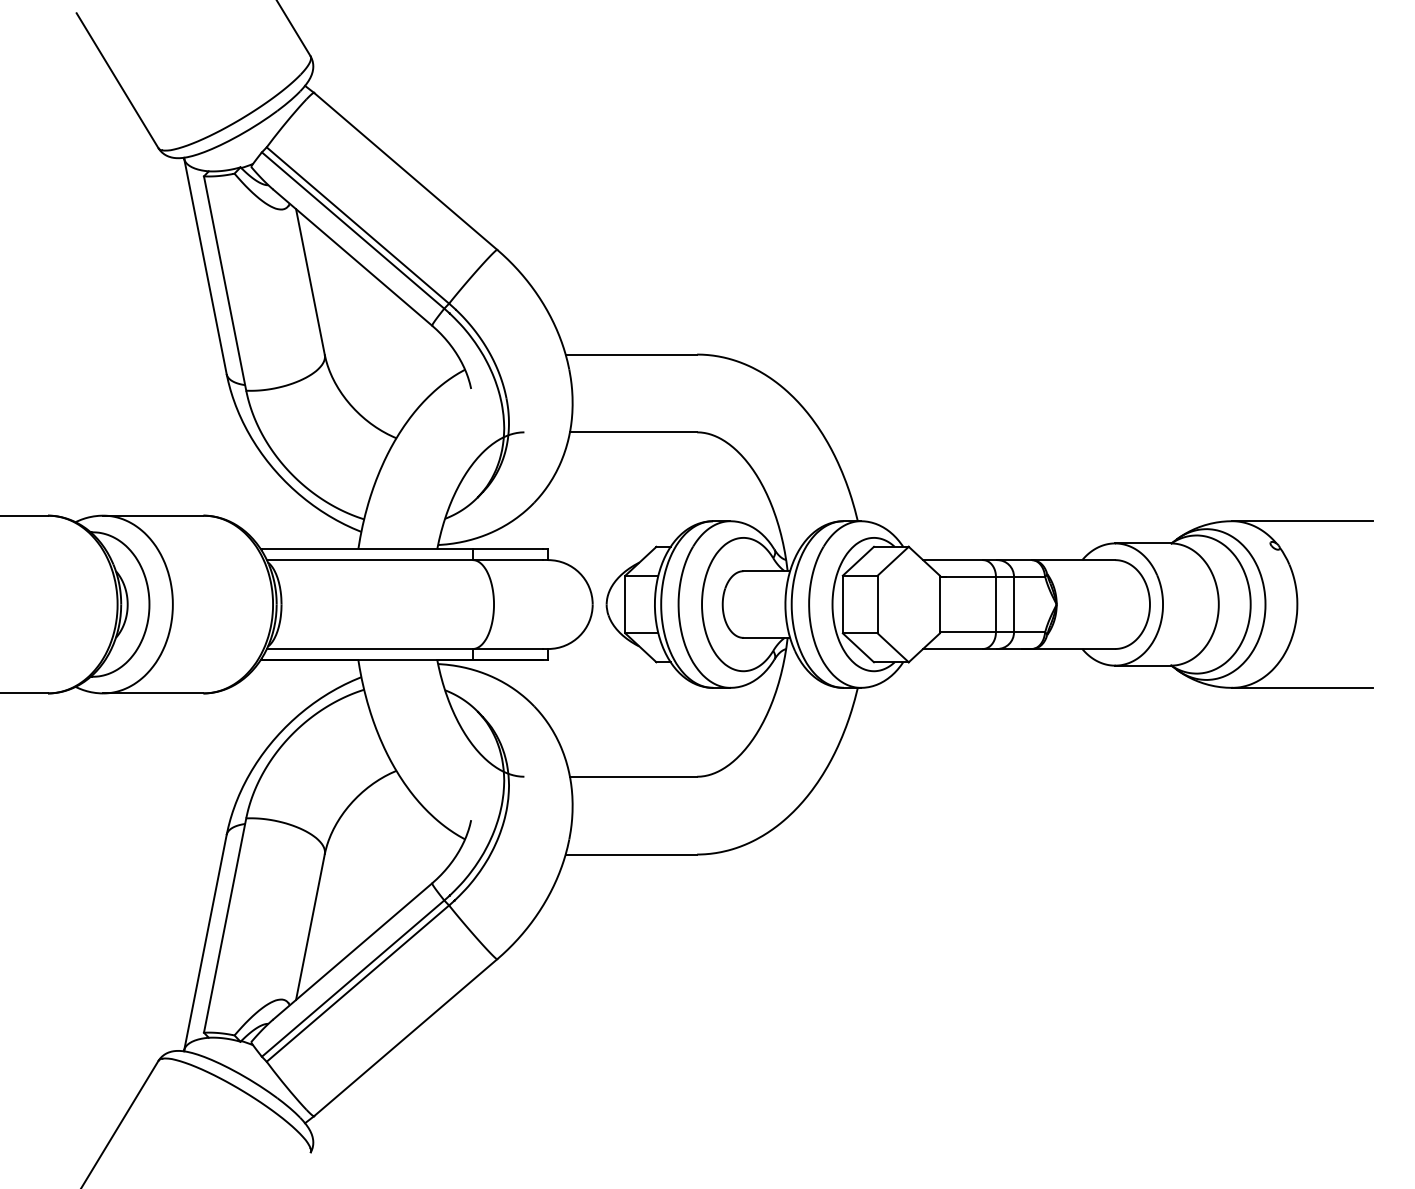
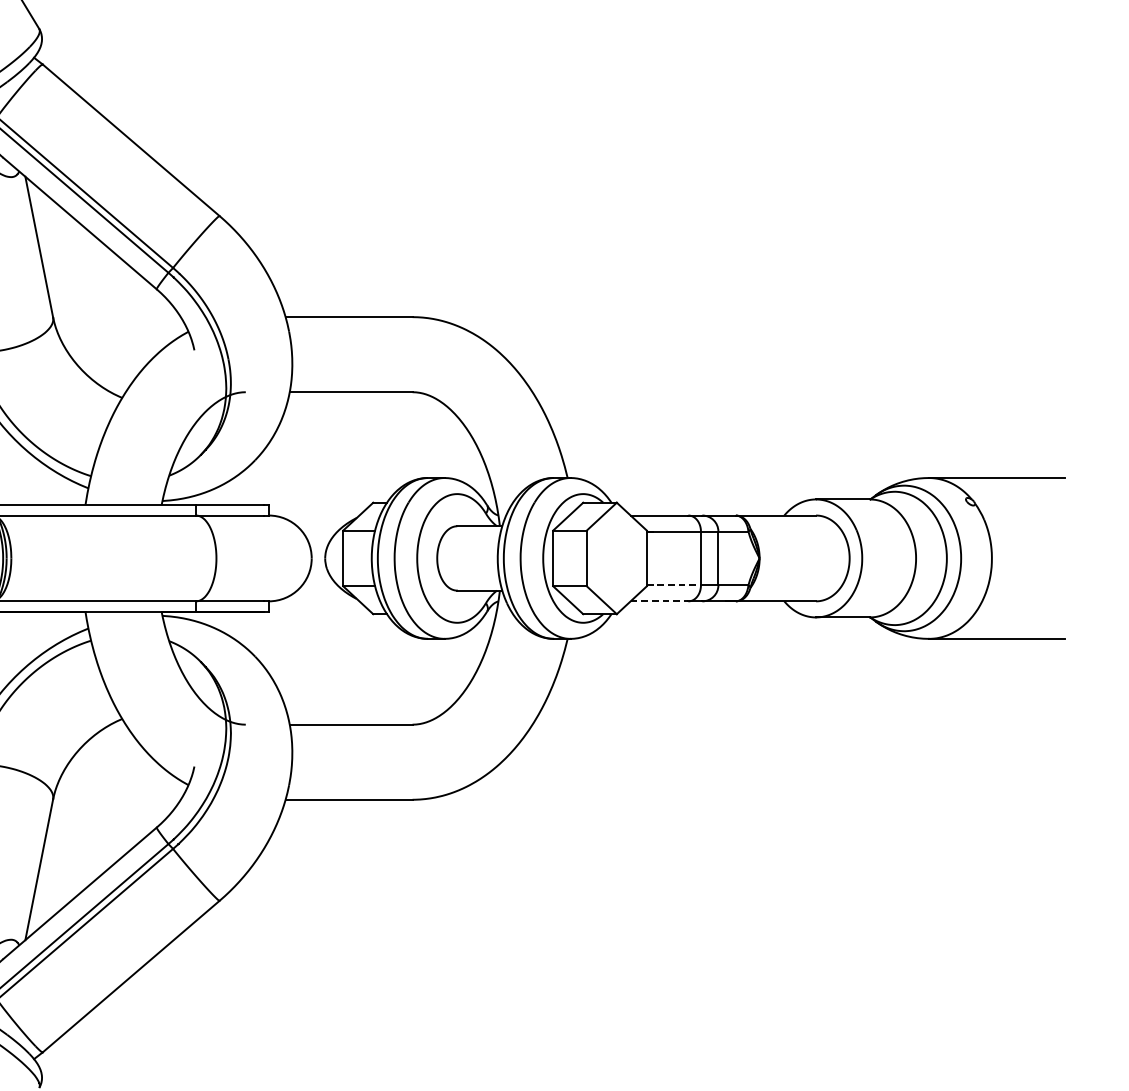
line: (968, 632) -> (674, 585), solid -> dashed
line: (953, 649) -> (659, 601), solid -> dashed

